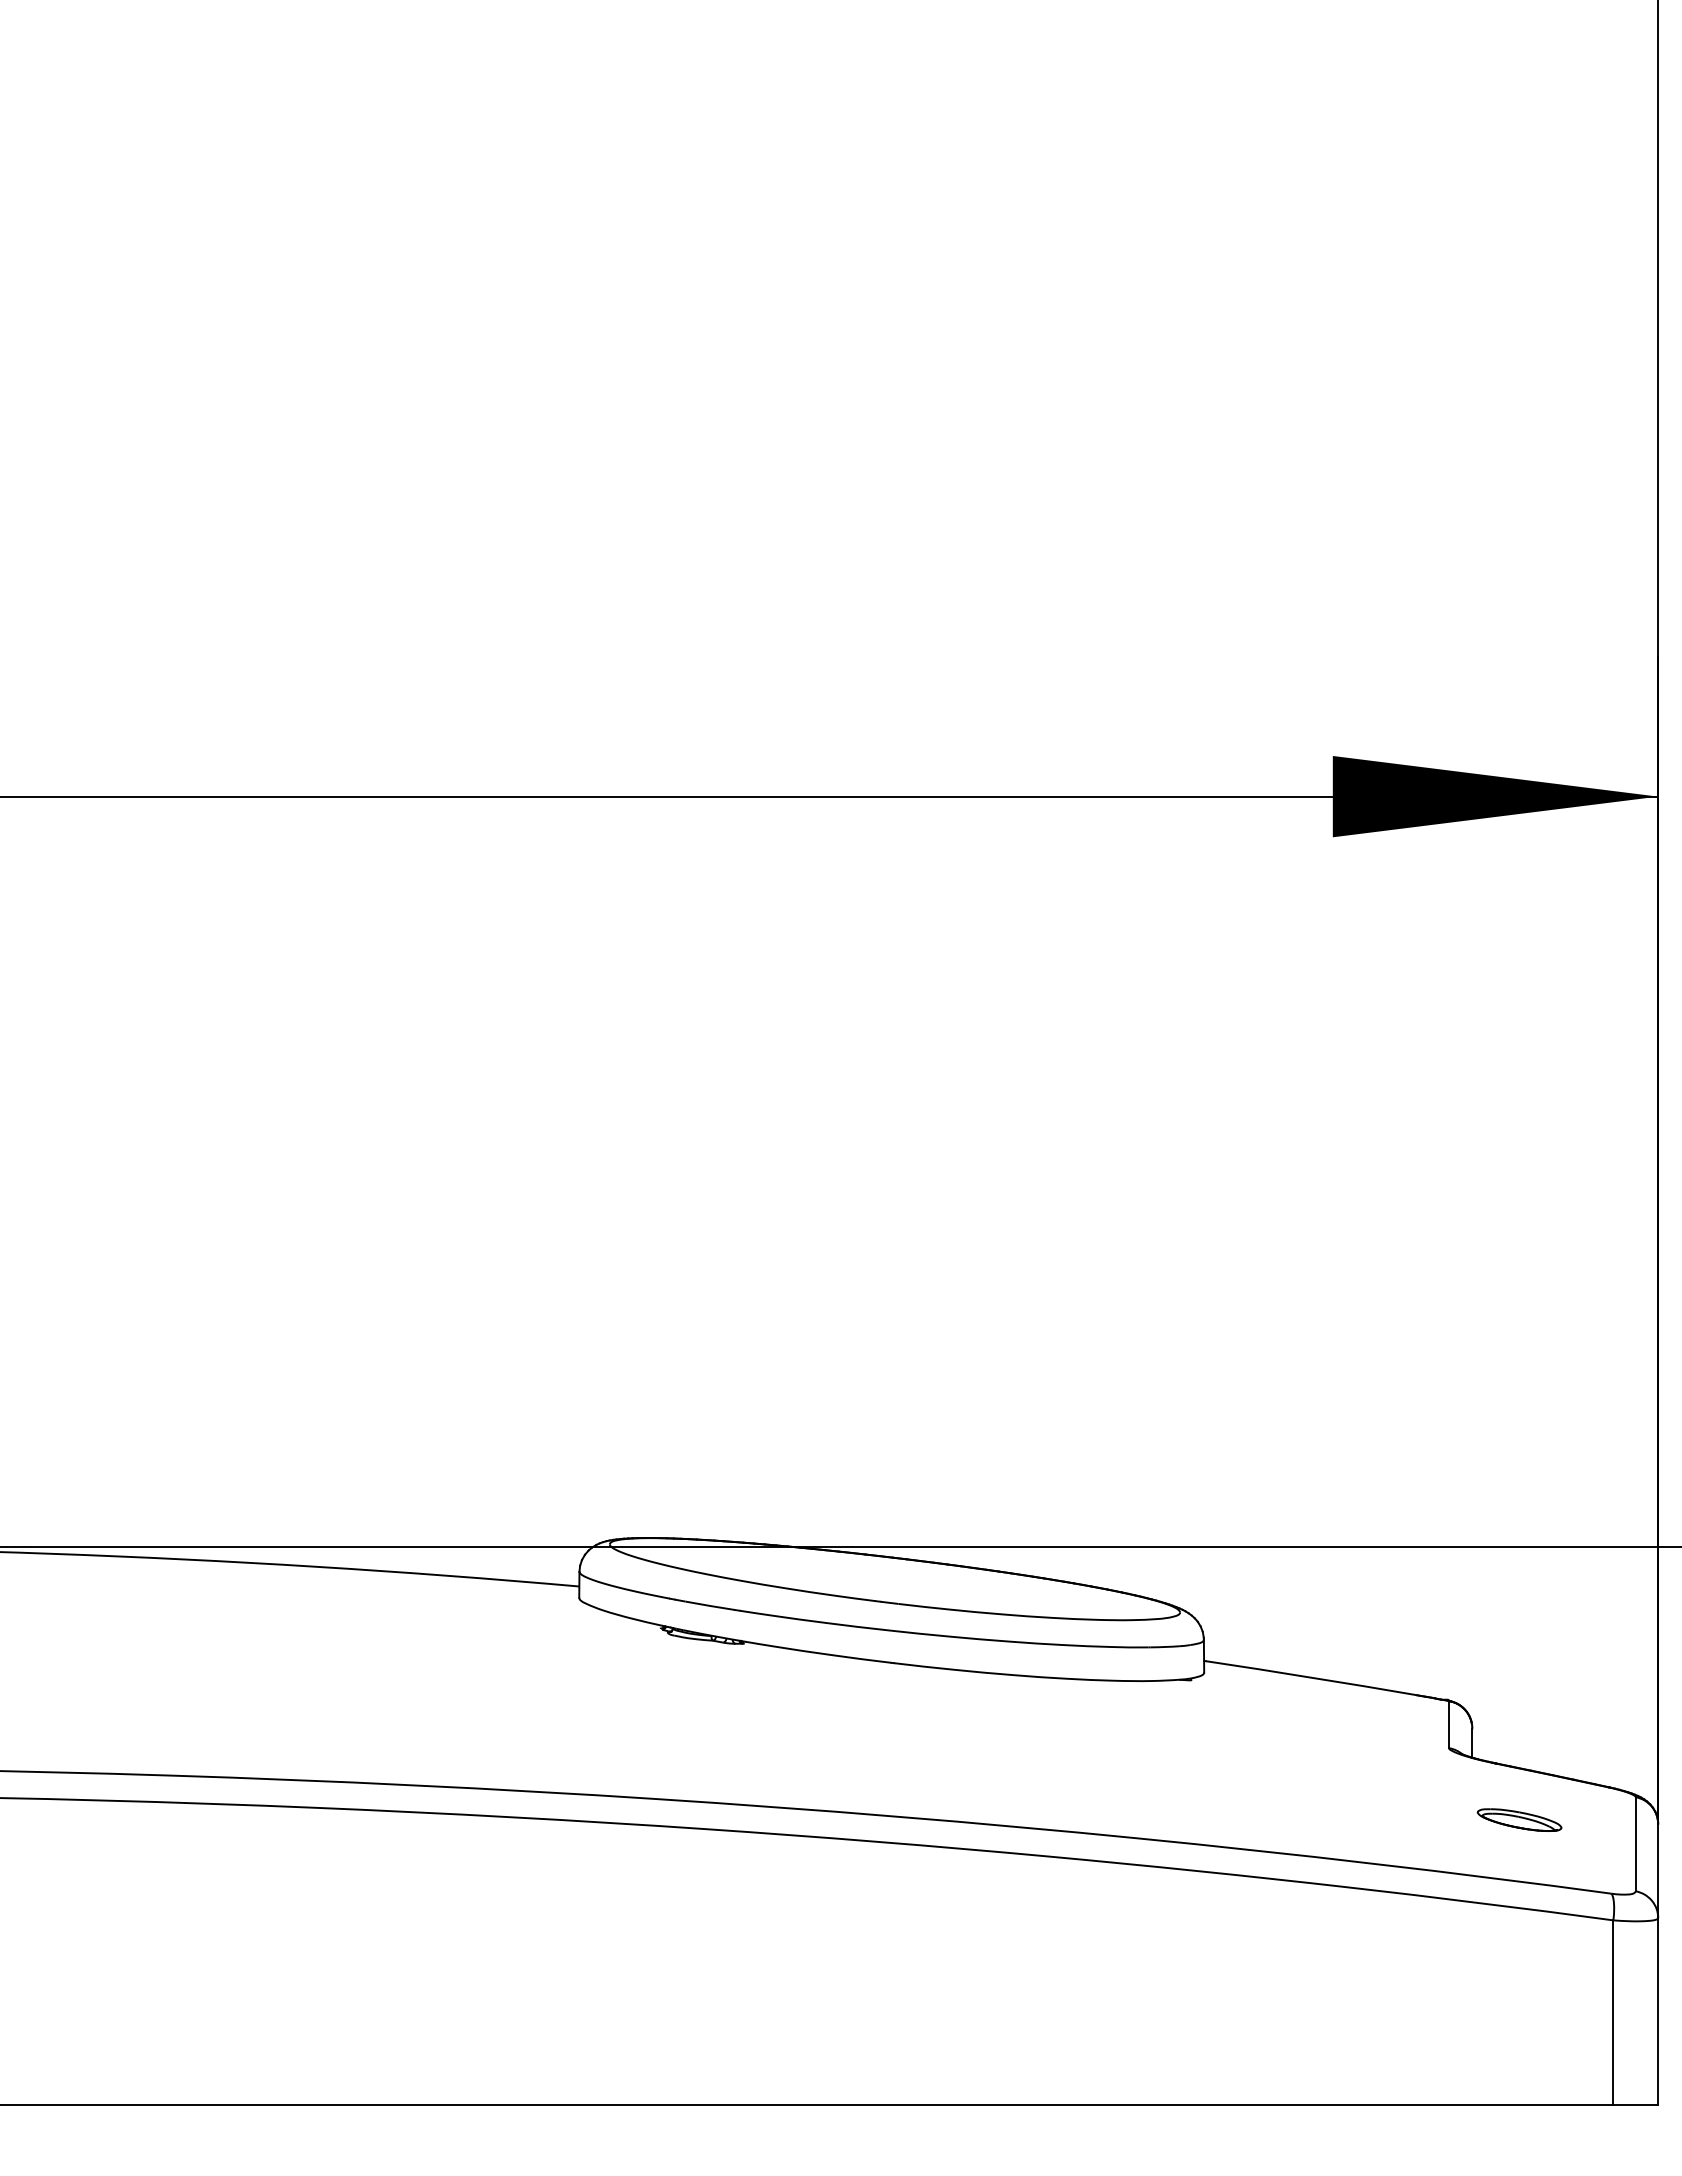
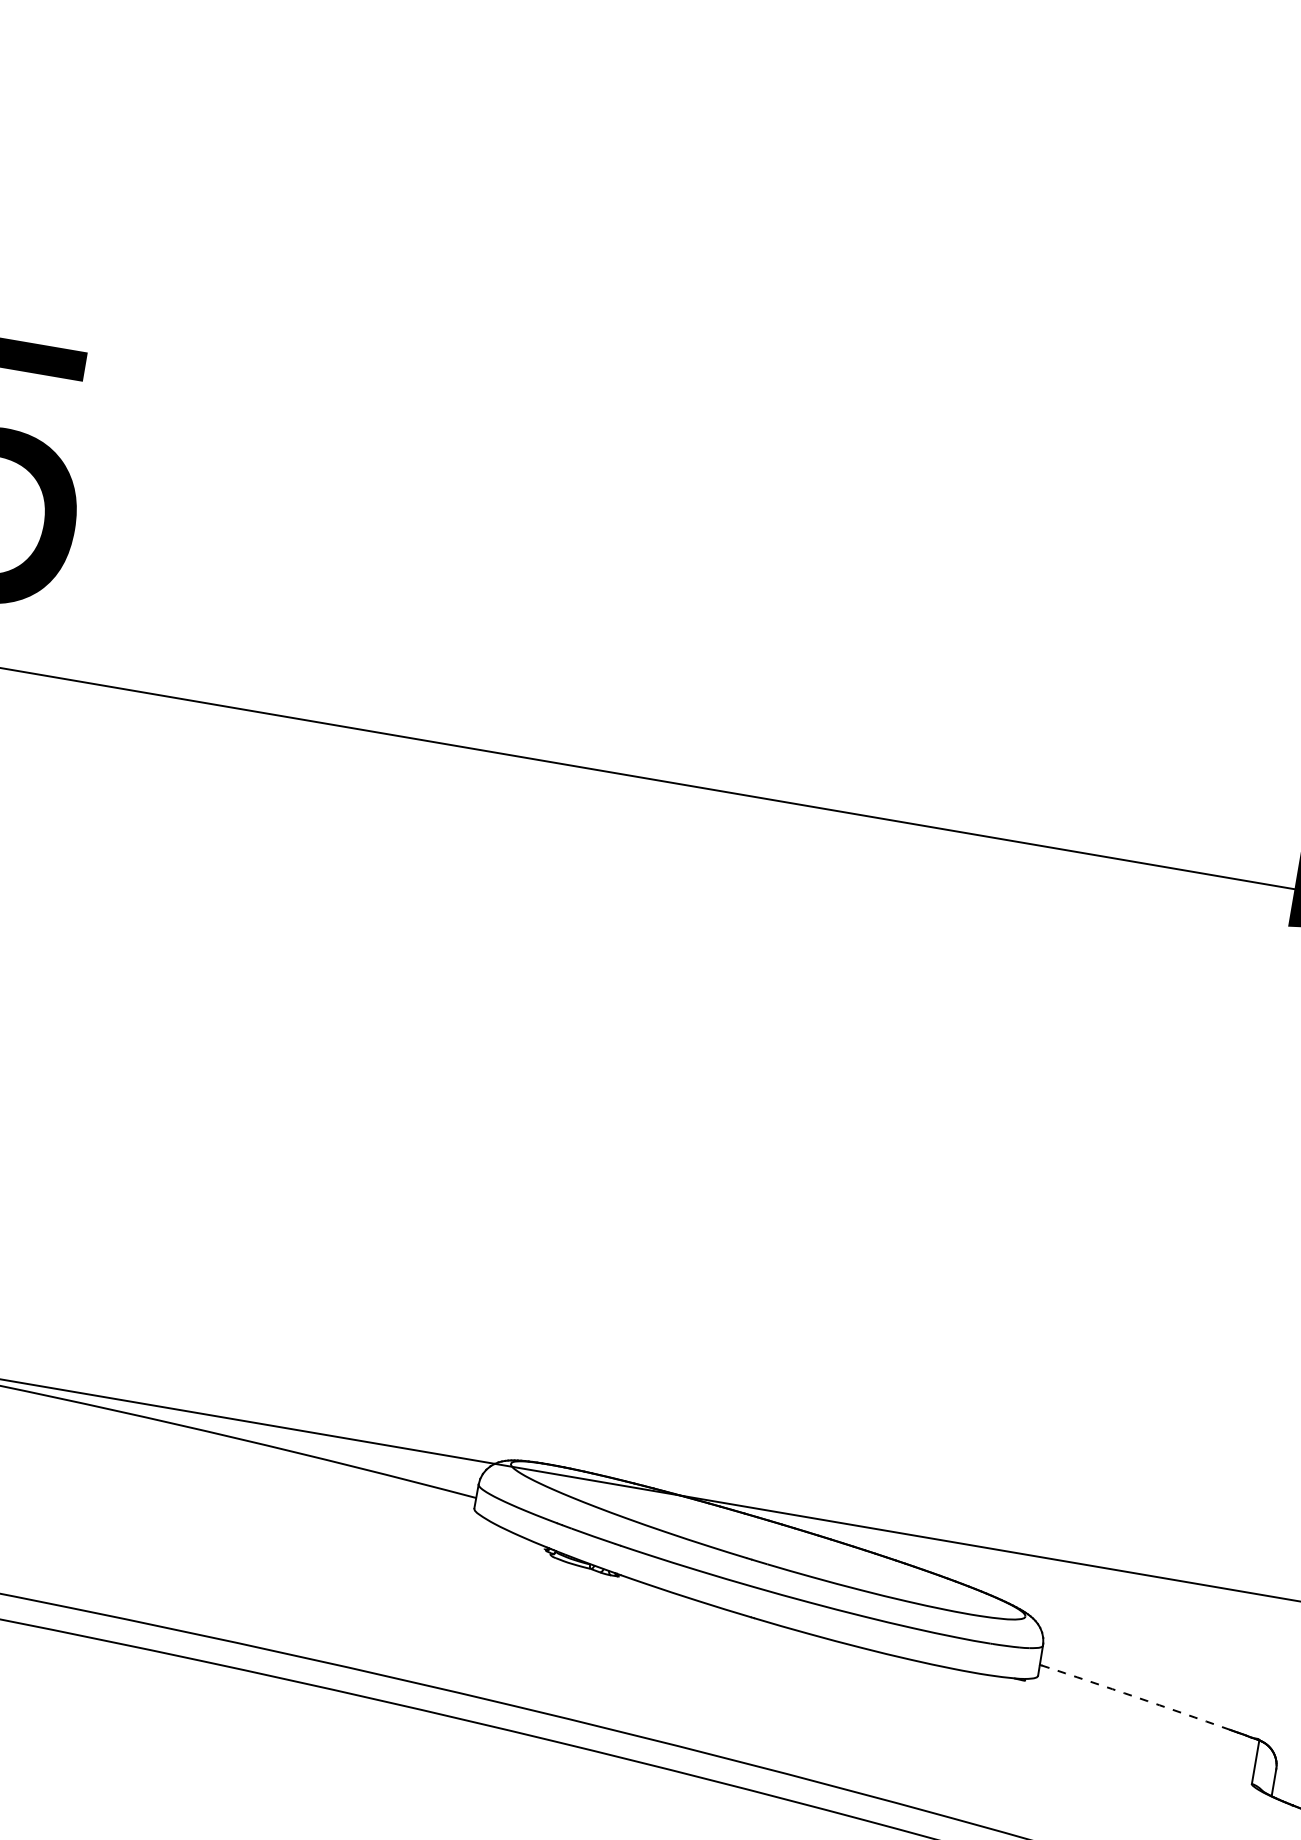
arc: (1311, 1677) -> (1136, 1697), solid -> dashed

